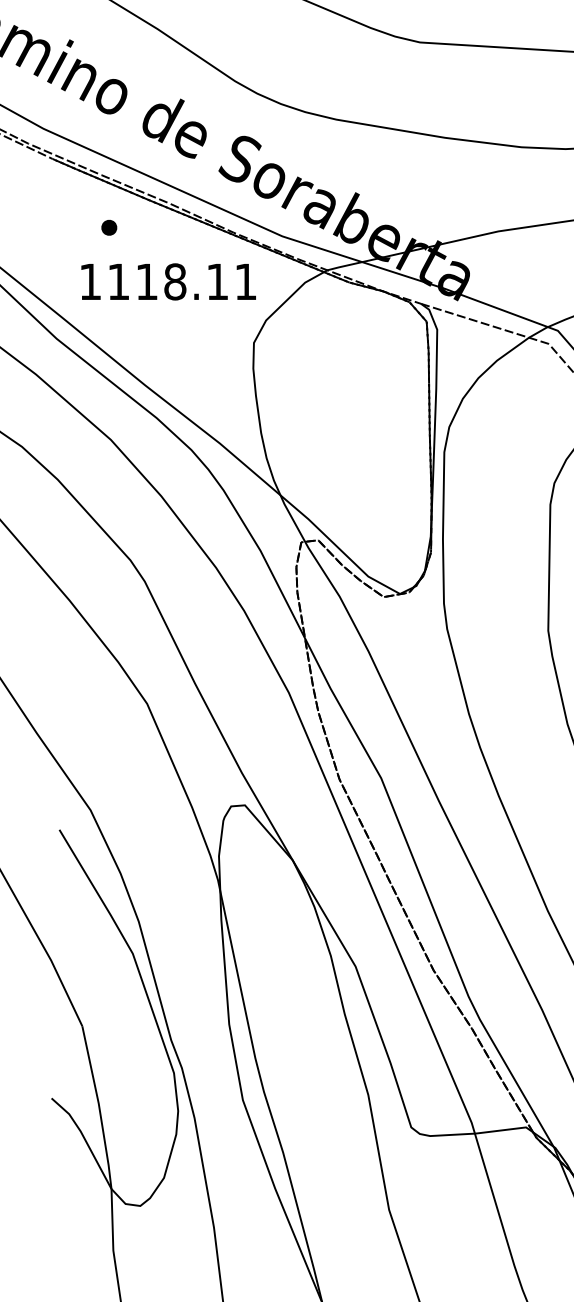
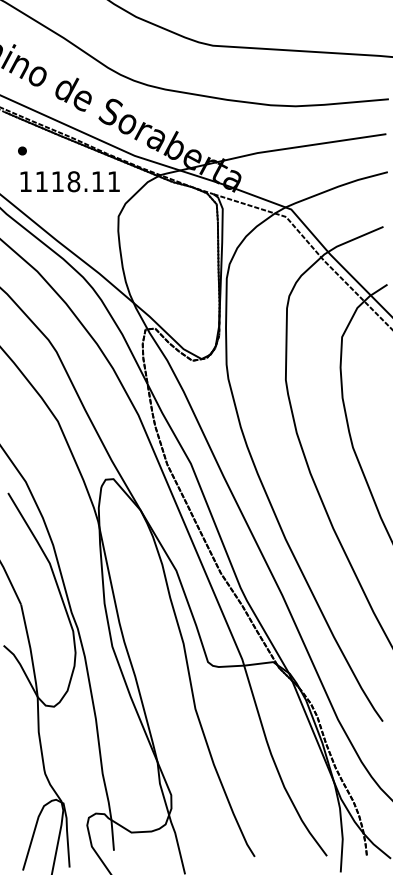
part: (109, 226) -> (22, 150), moved

